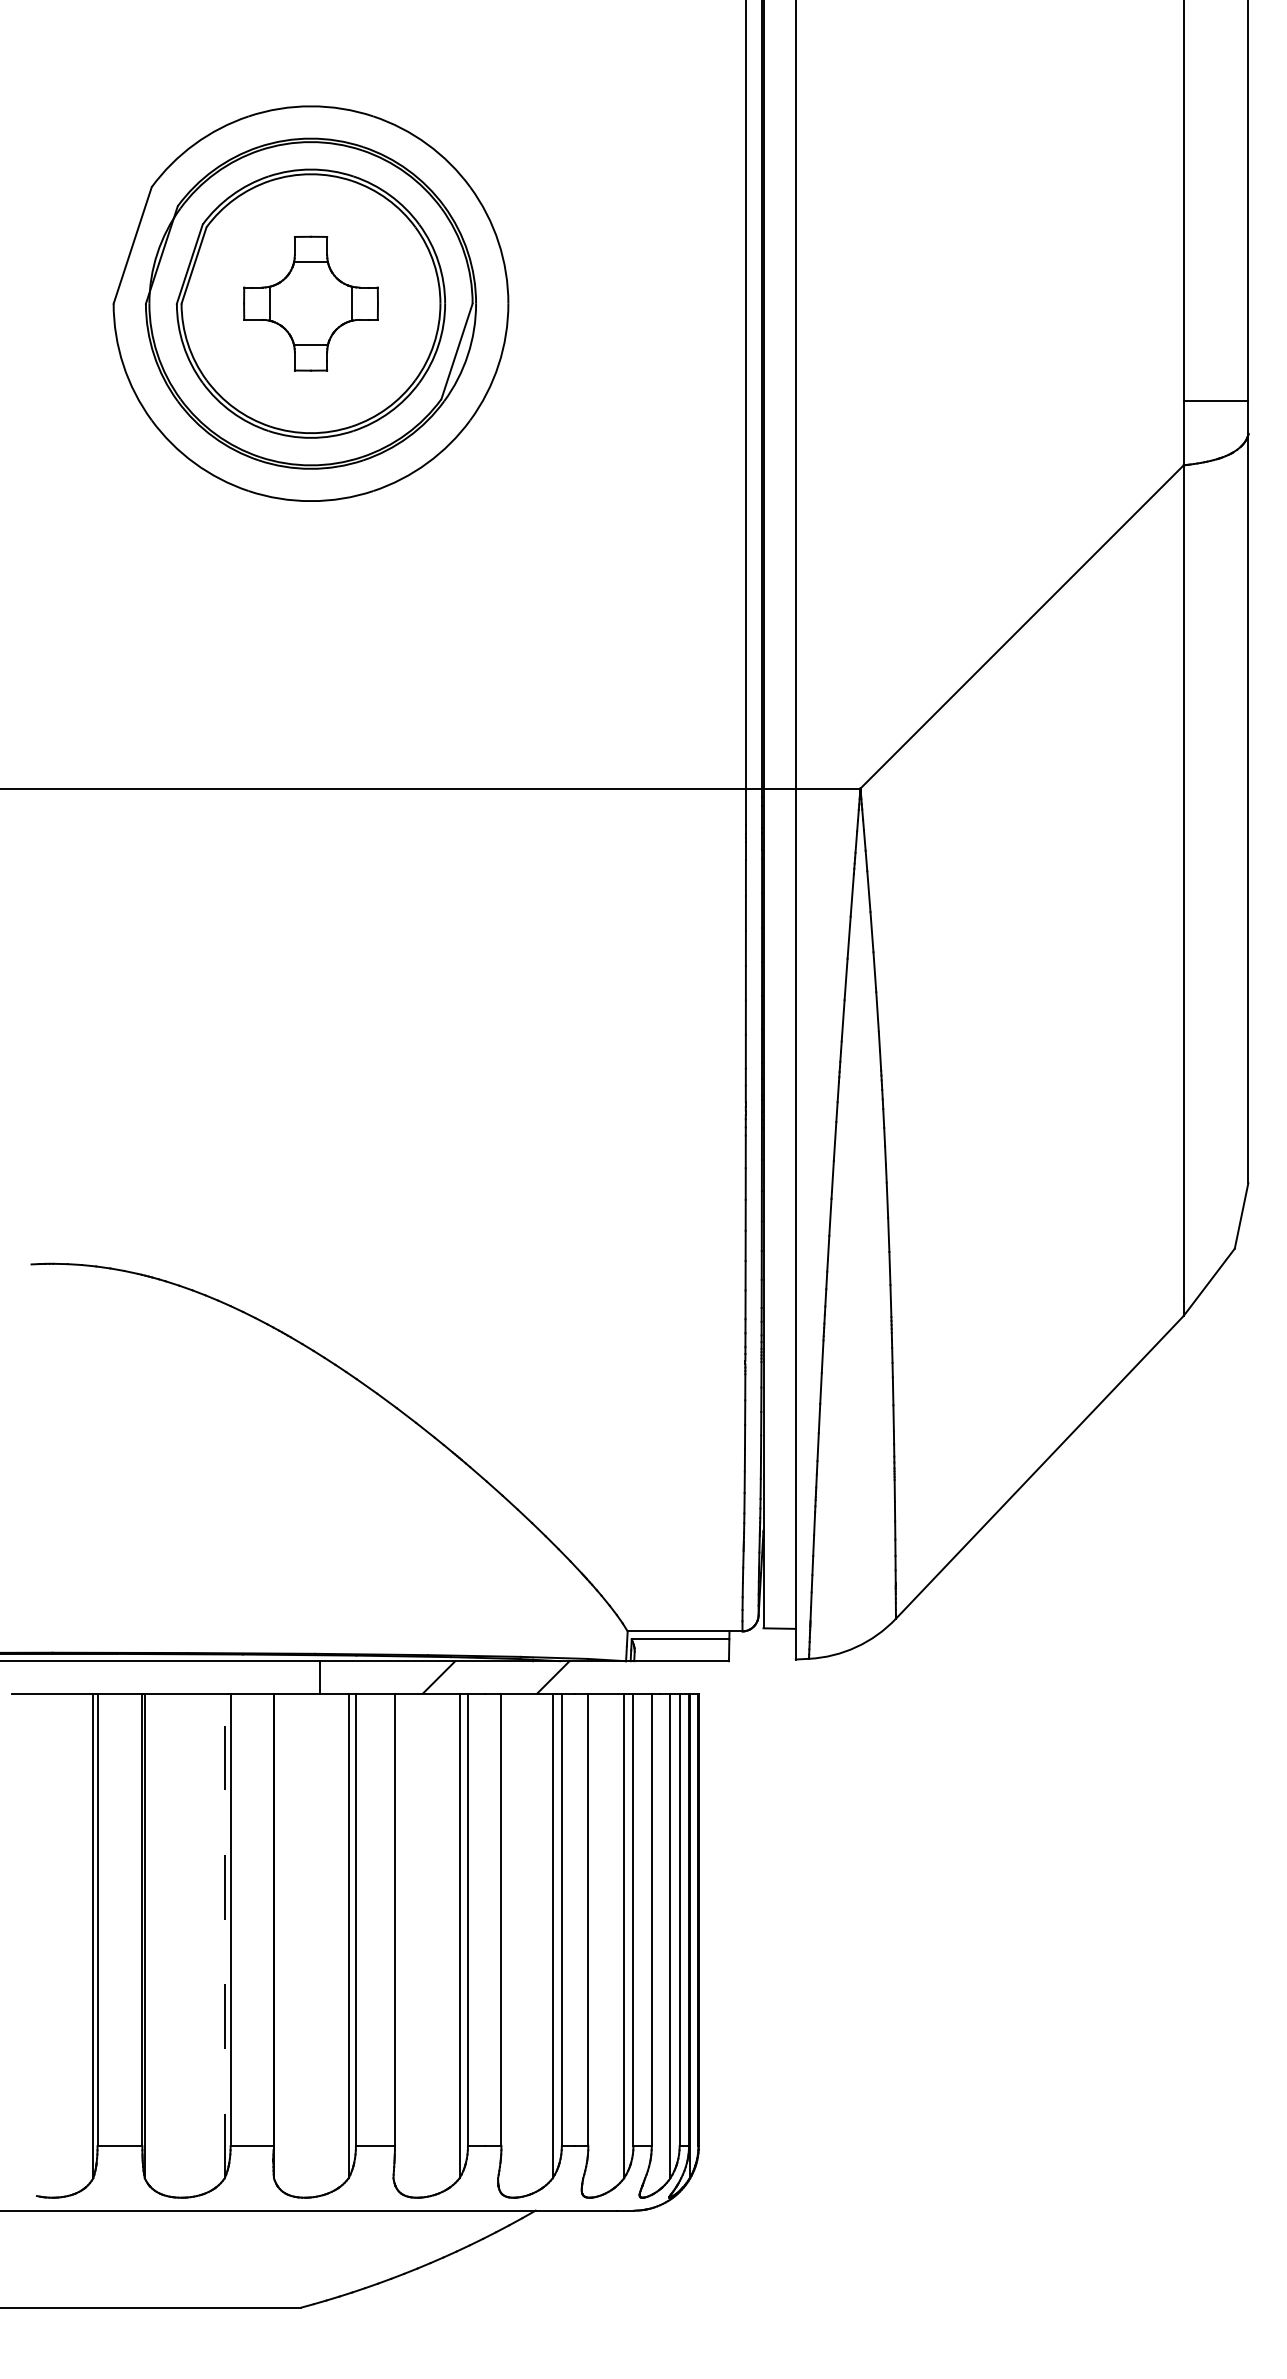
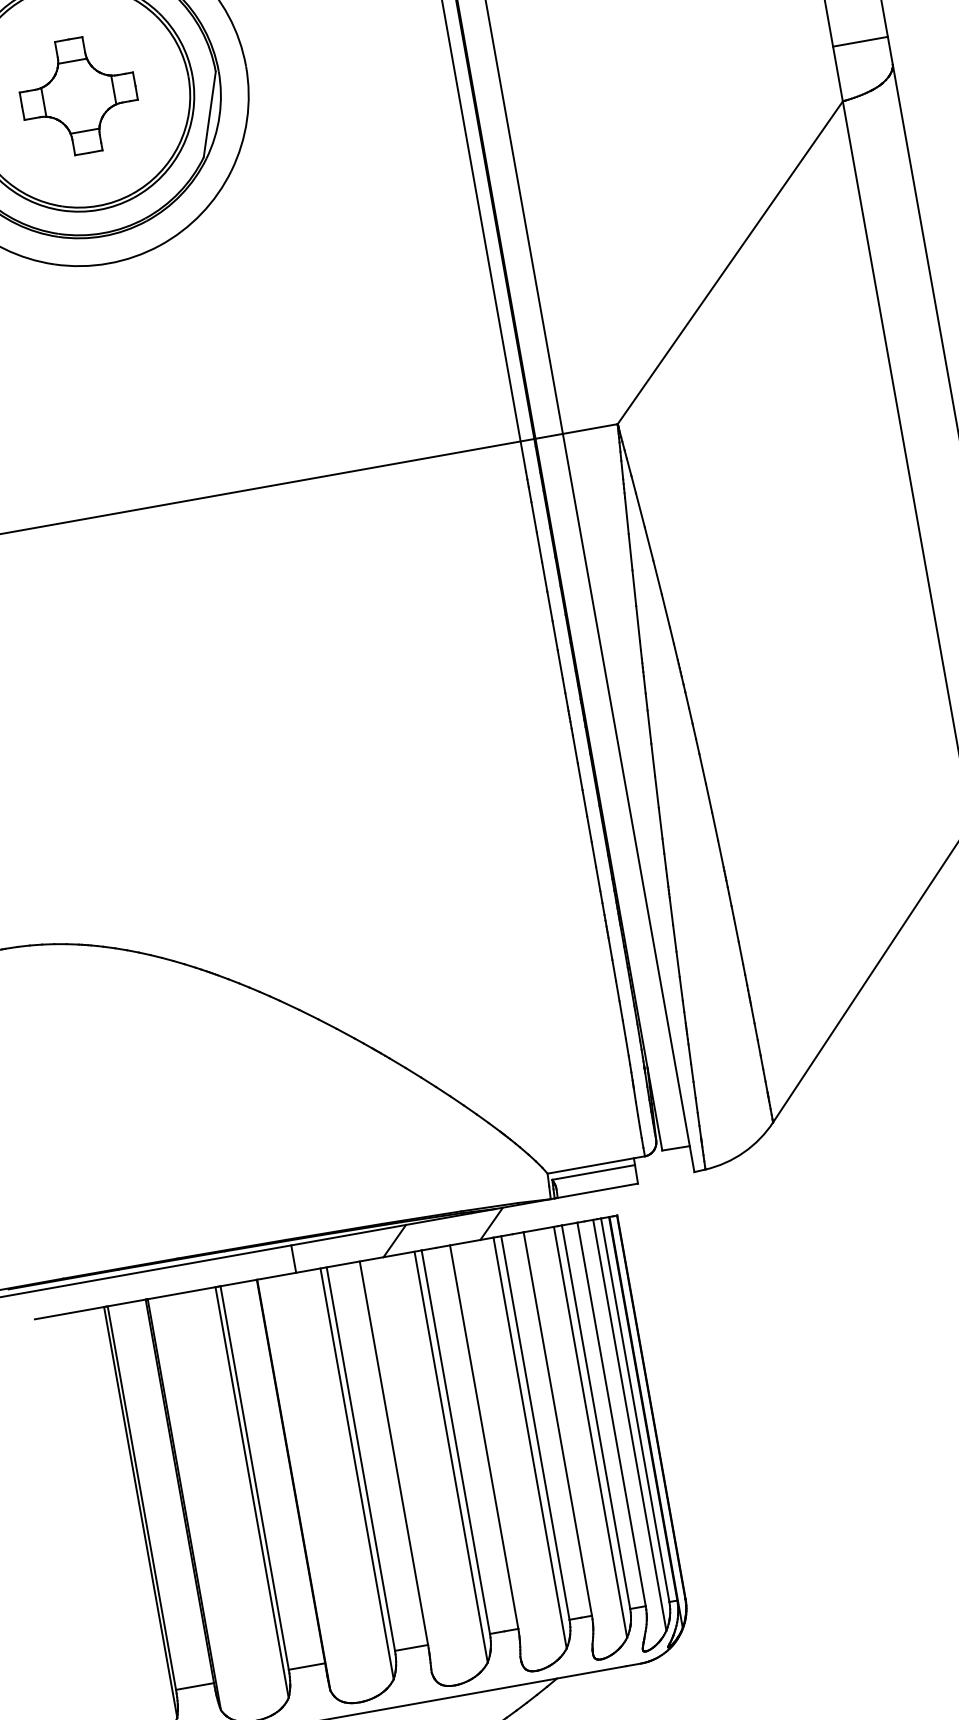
line: (224, 1935) -> (251, 1492), dashed -> solid

